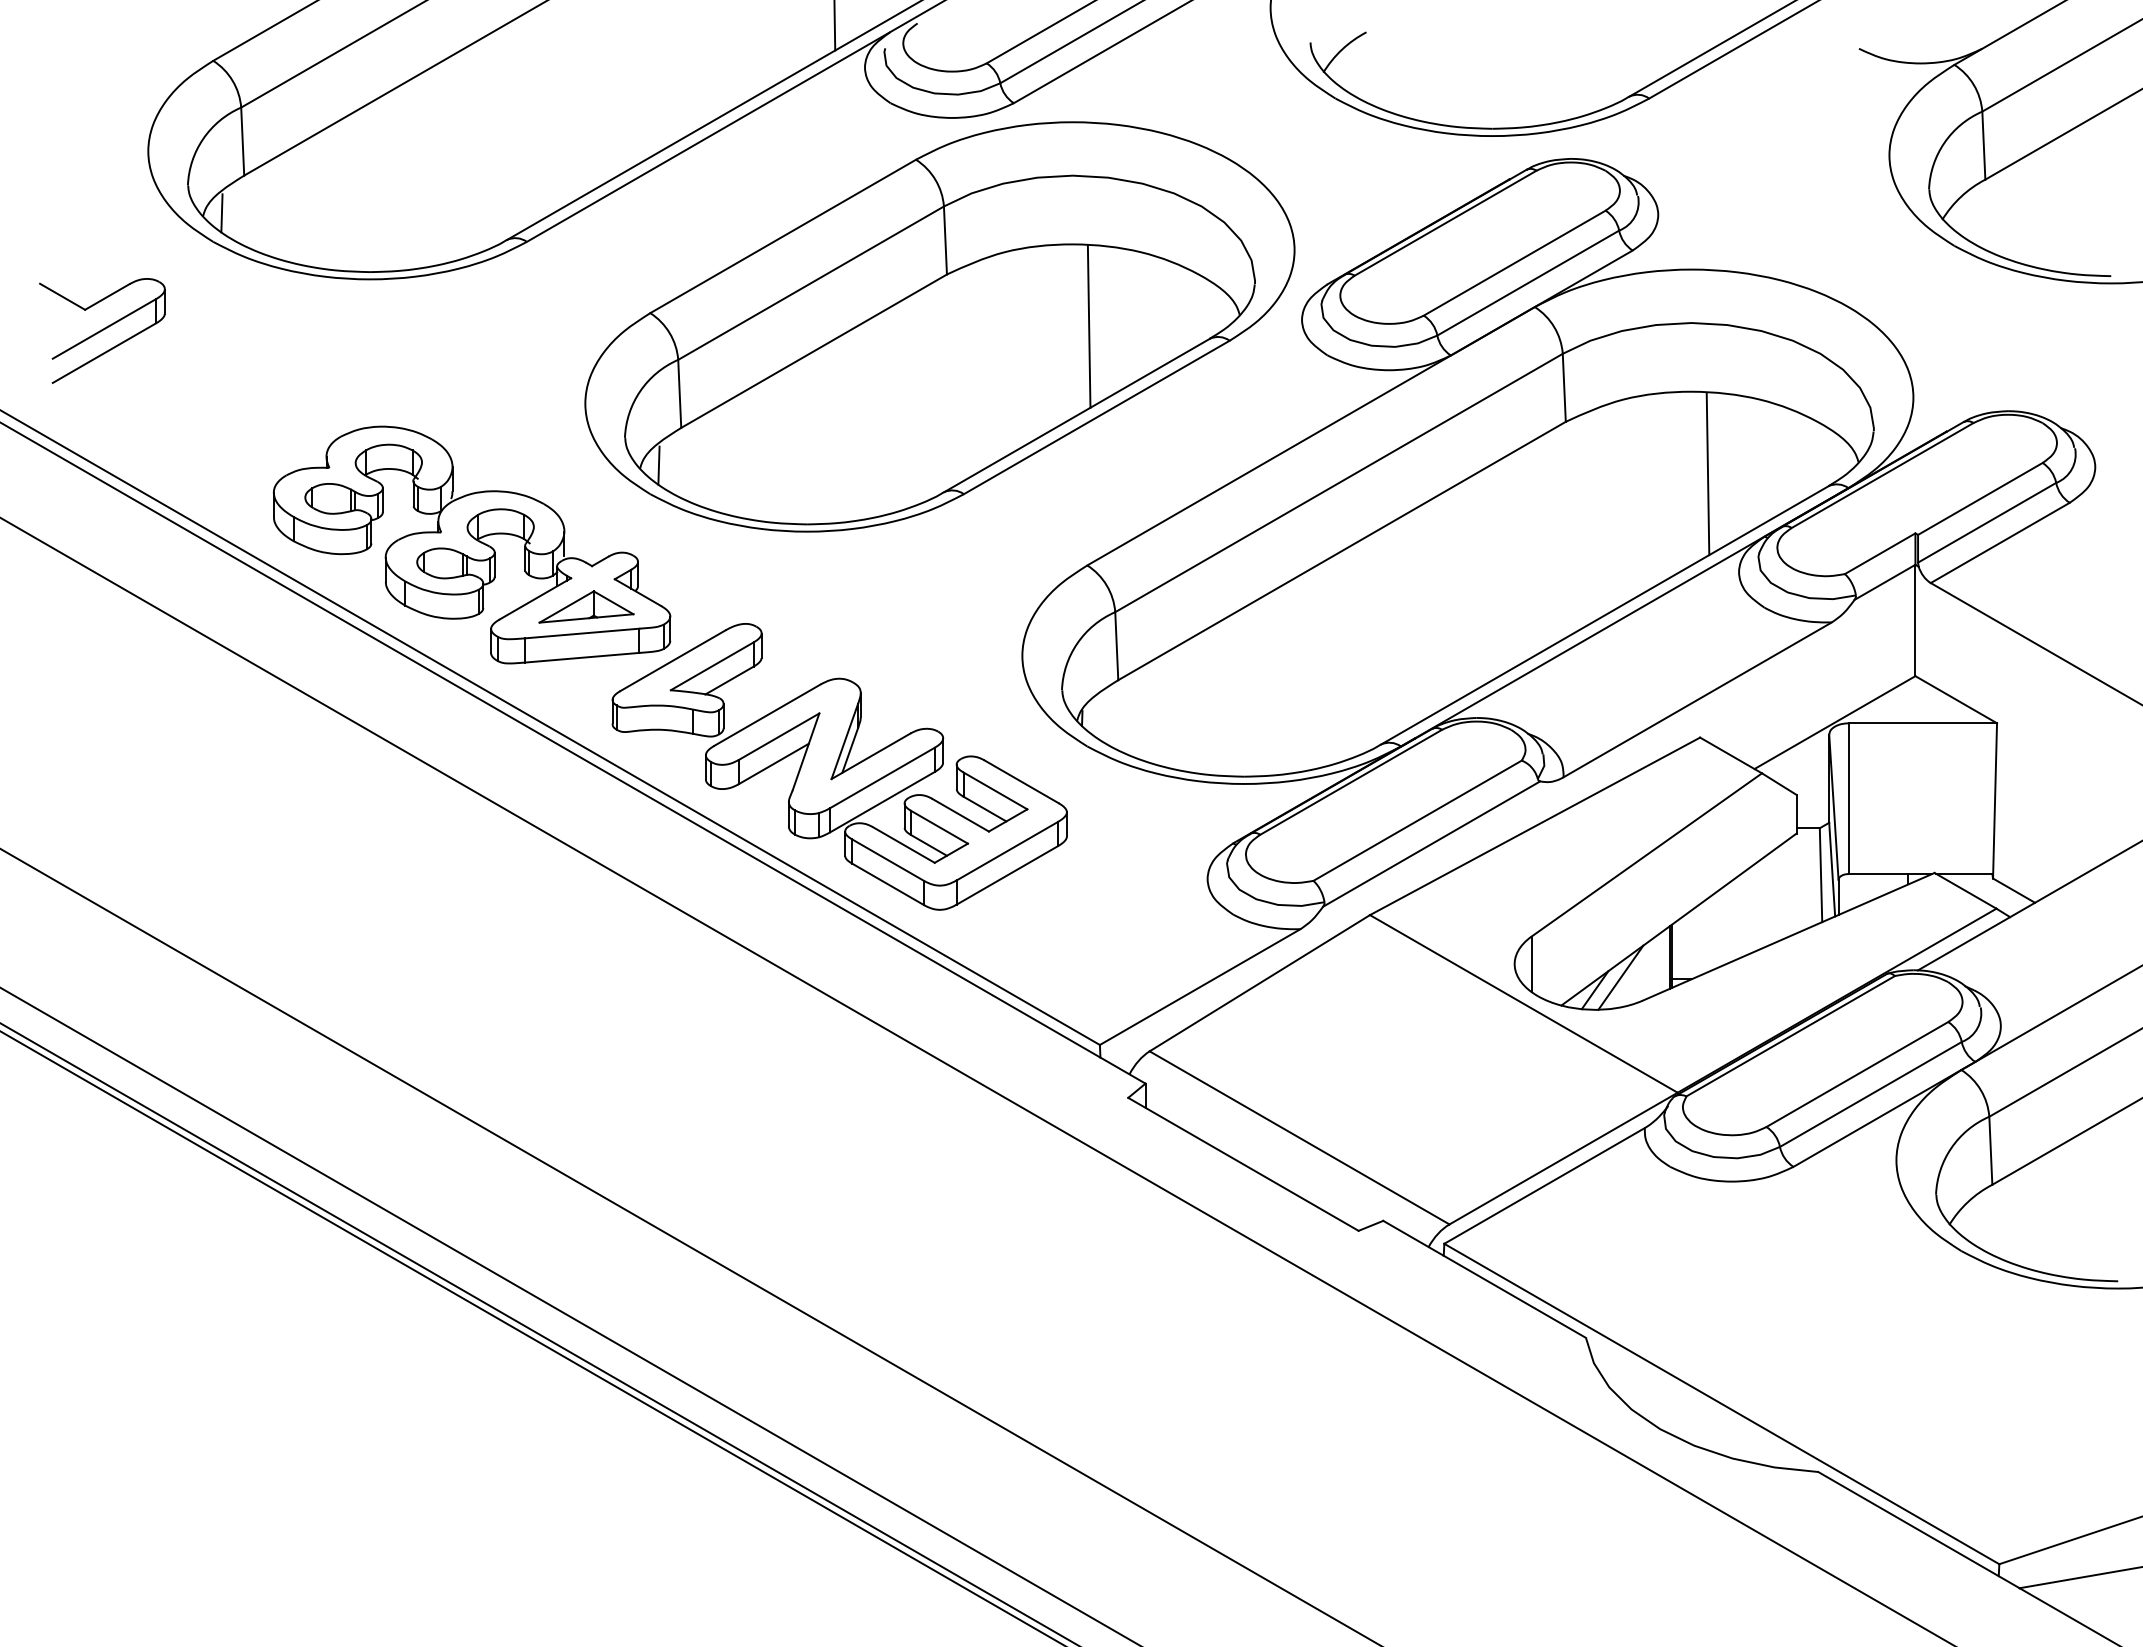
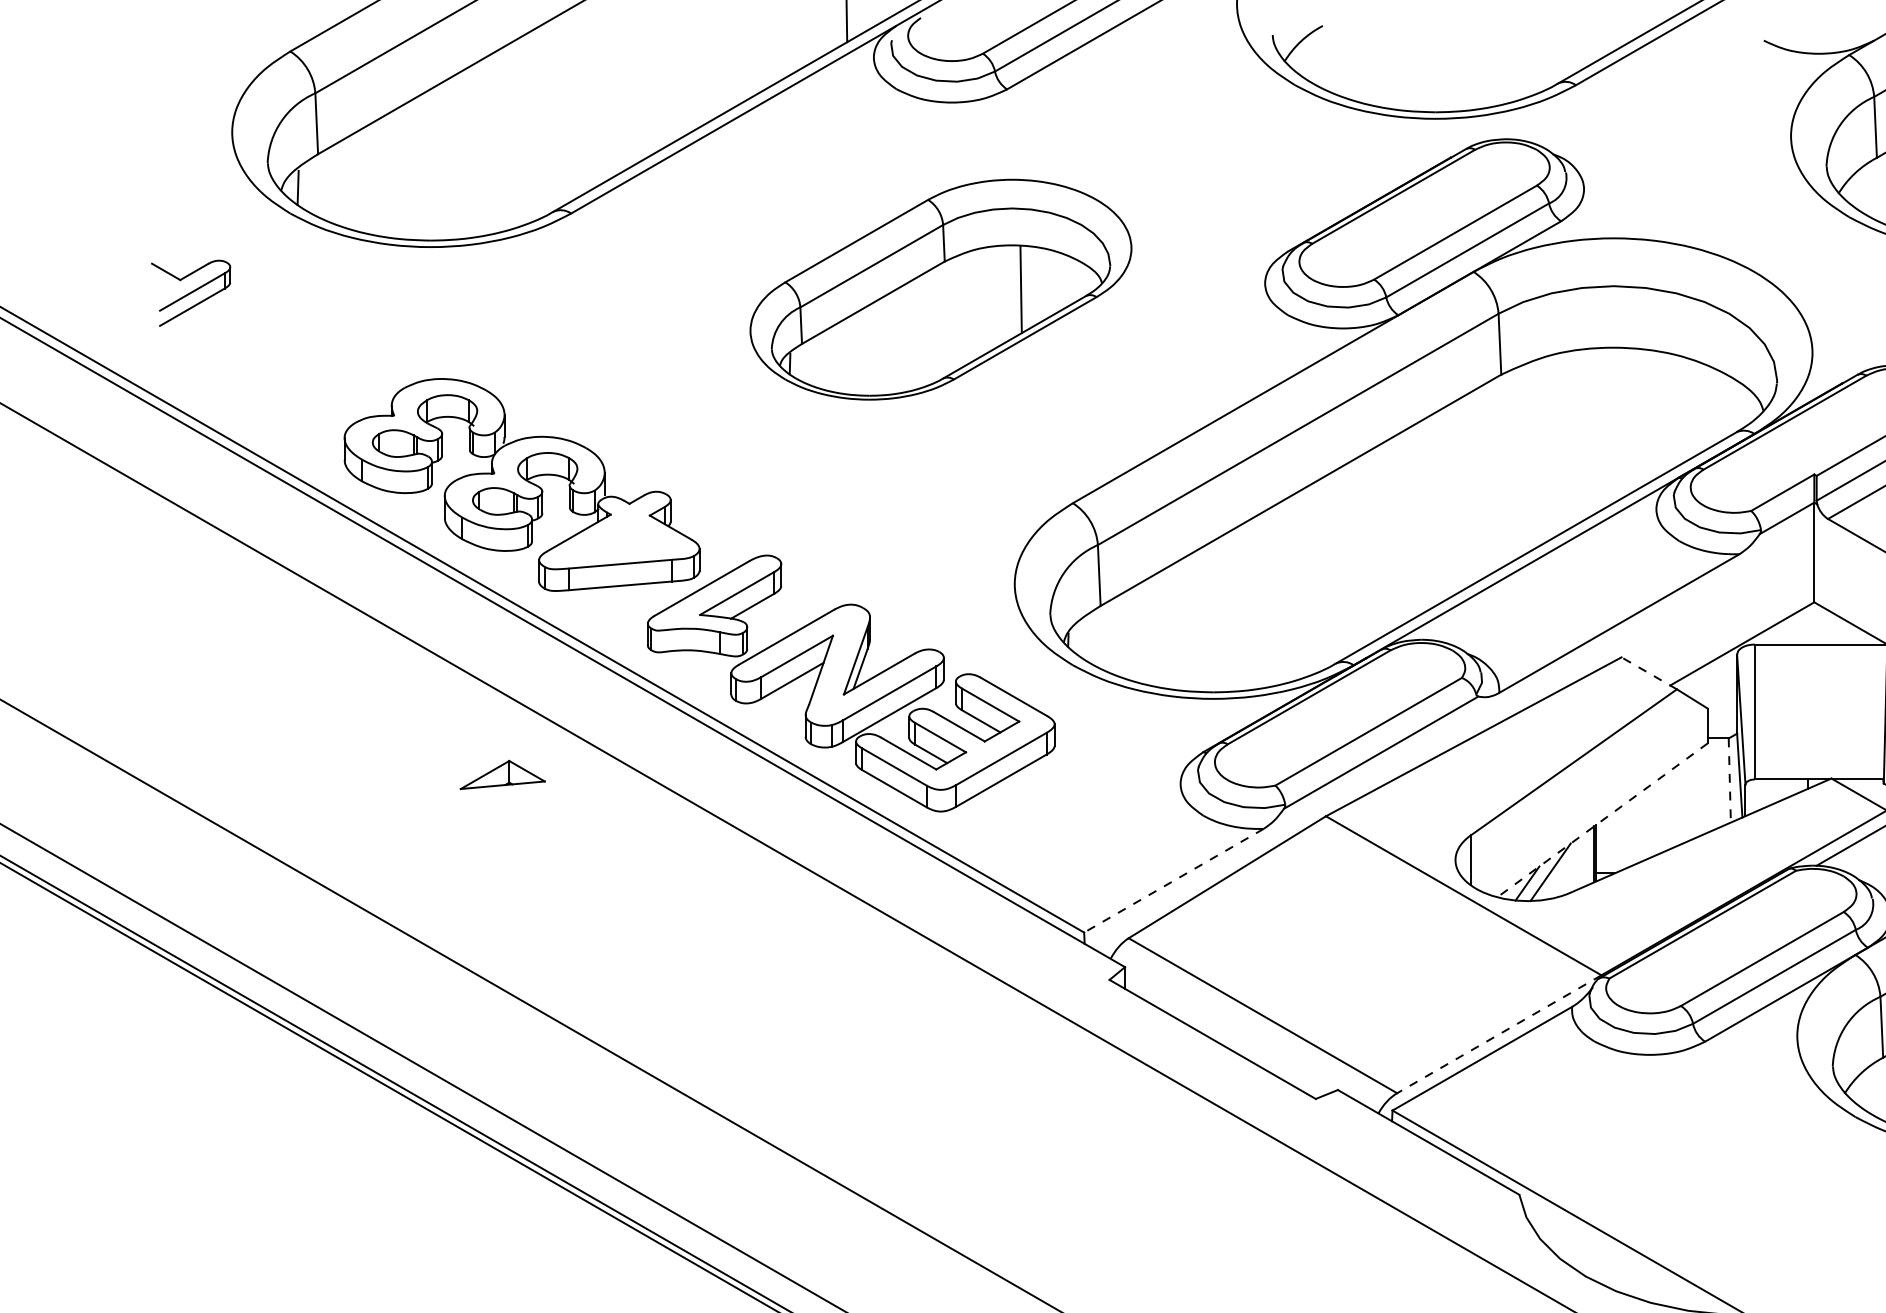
part: (939, 326) -> (940, 289), size x0.6
part: (102, 330) -> (191, 292), size x0.7
line: (1707, 474) -> (1628, 421), removed
part: (586, 606) -> (502, 774), moved
line: (1731, 755) -> (1649, 673), solid -> dashed
line: (1821, 875) -> (1730, 780), solid -> dashed
line: (1678, 919) -> (1602, 820), solid -> dashed
line: (1200, 987) -> (1174, 881), solid -> dashed
line: (1563, 1158) -> (1499, 1034), solid -> dashed

